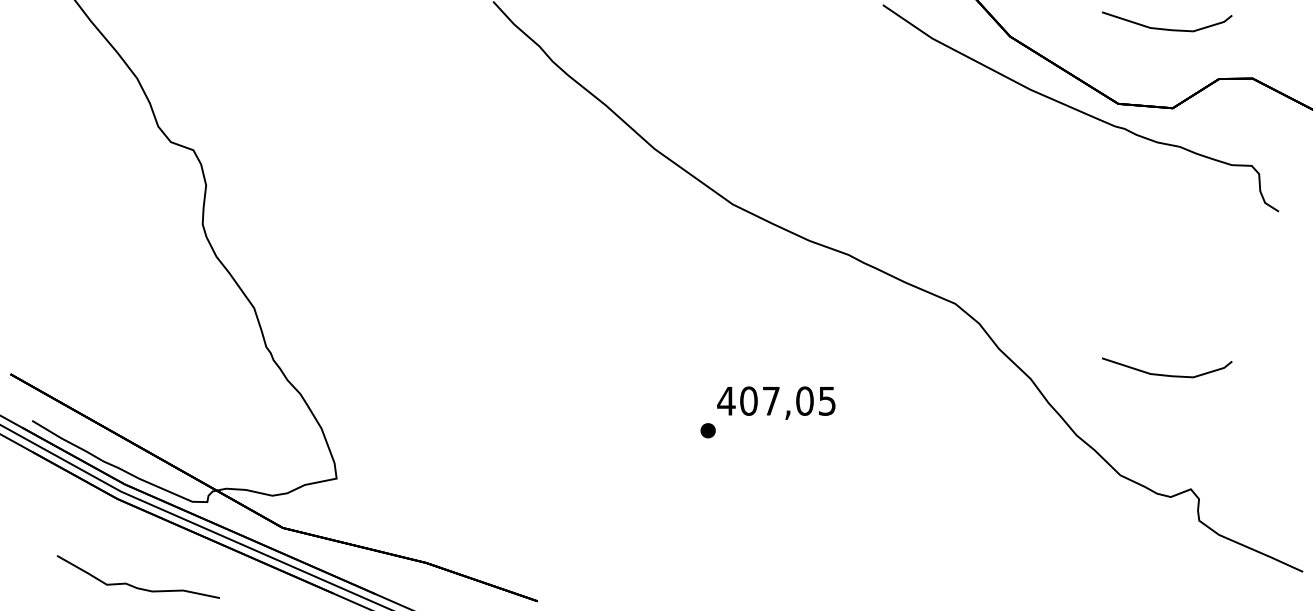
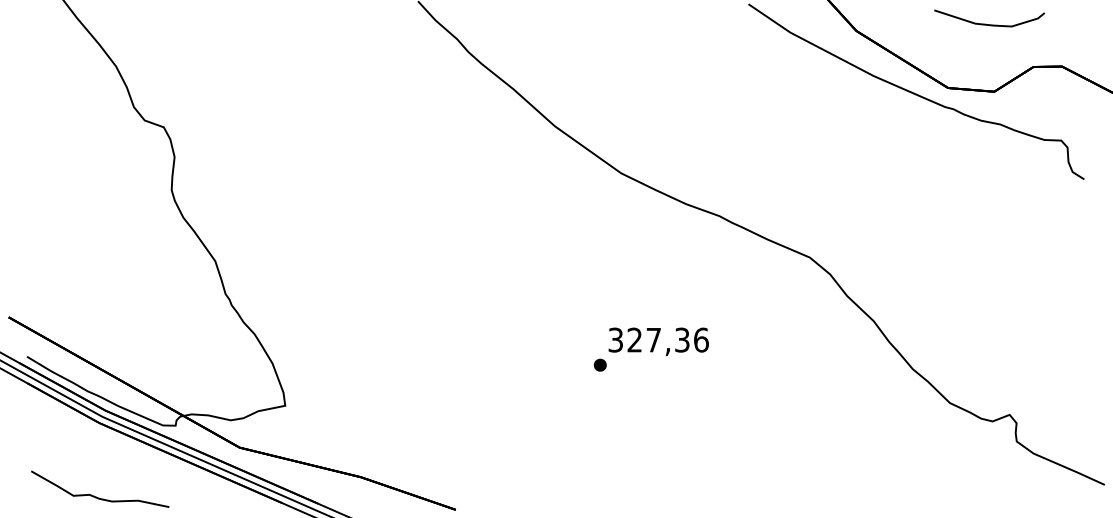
part: (1167, 374) -> (989, 317), removed
text: (776, 400) -> (658, 339), 407,05 -> 327,36
curve: (133, 585) -> (96, 496), moved

